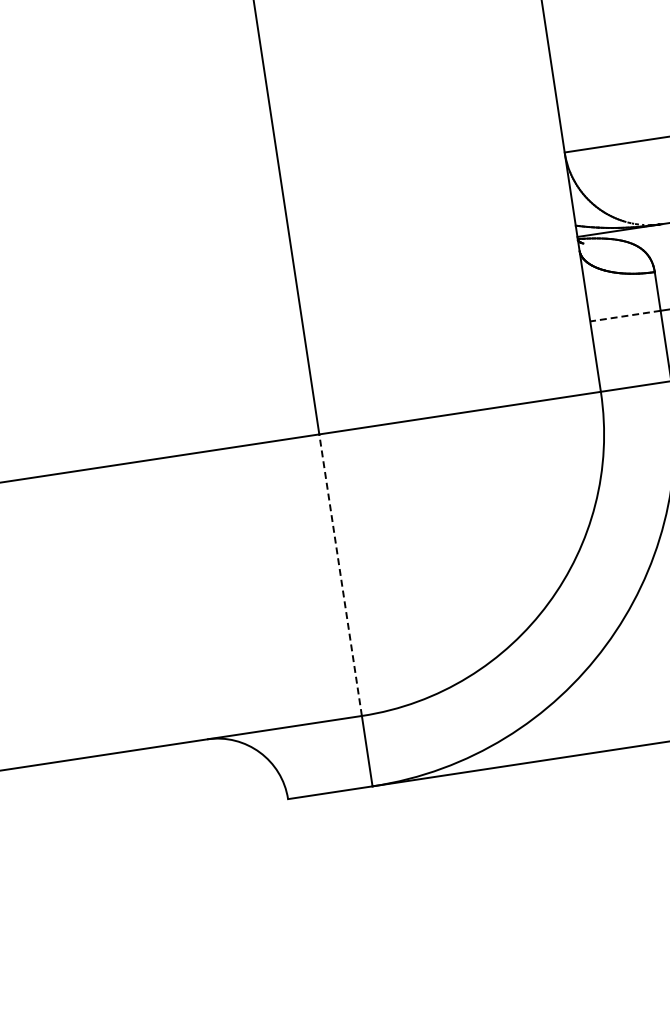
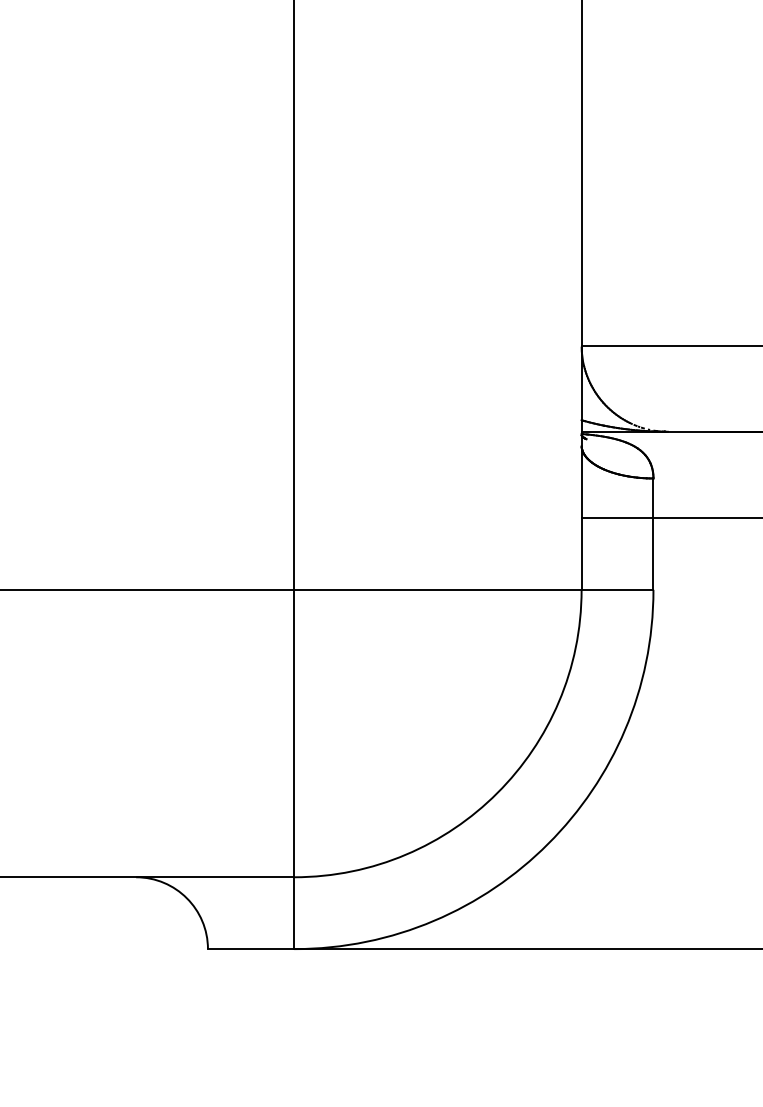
line: (625, 316) -> (617, 518), dashed -> solid
line: (340, 575) -> (294, 733), dashed -> solid

